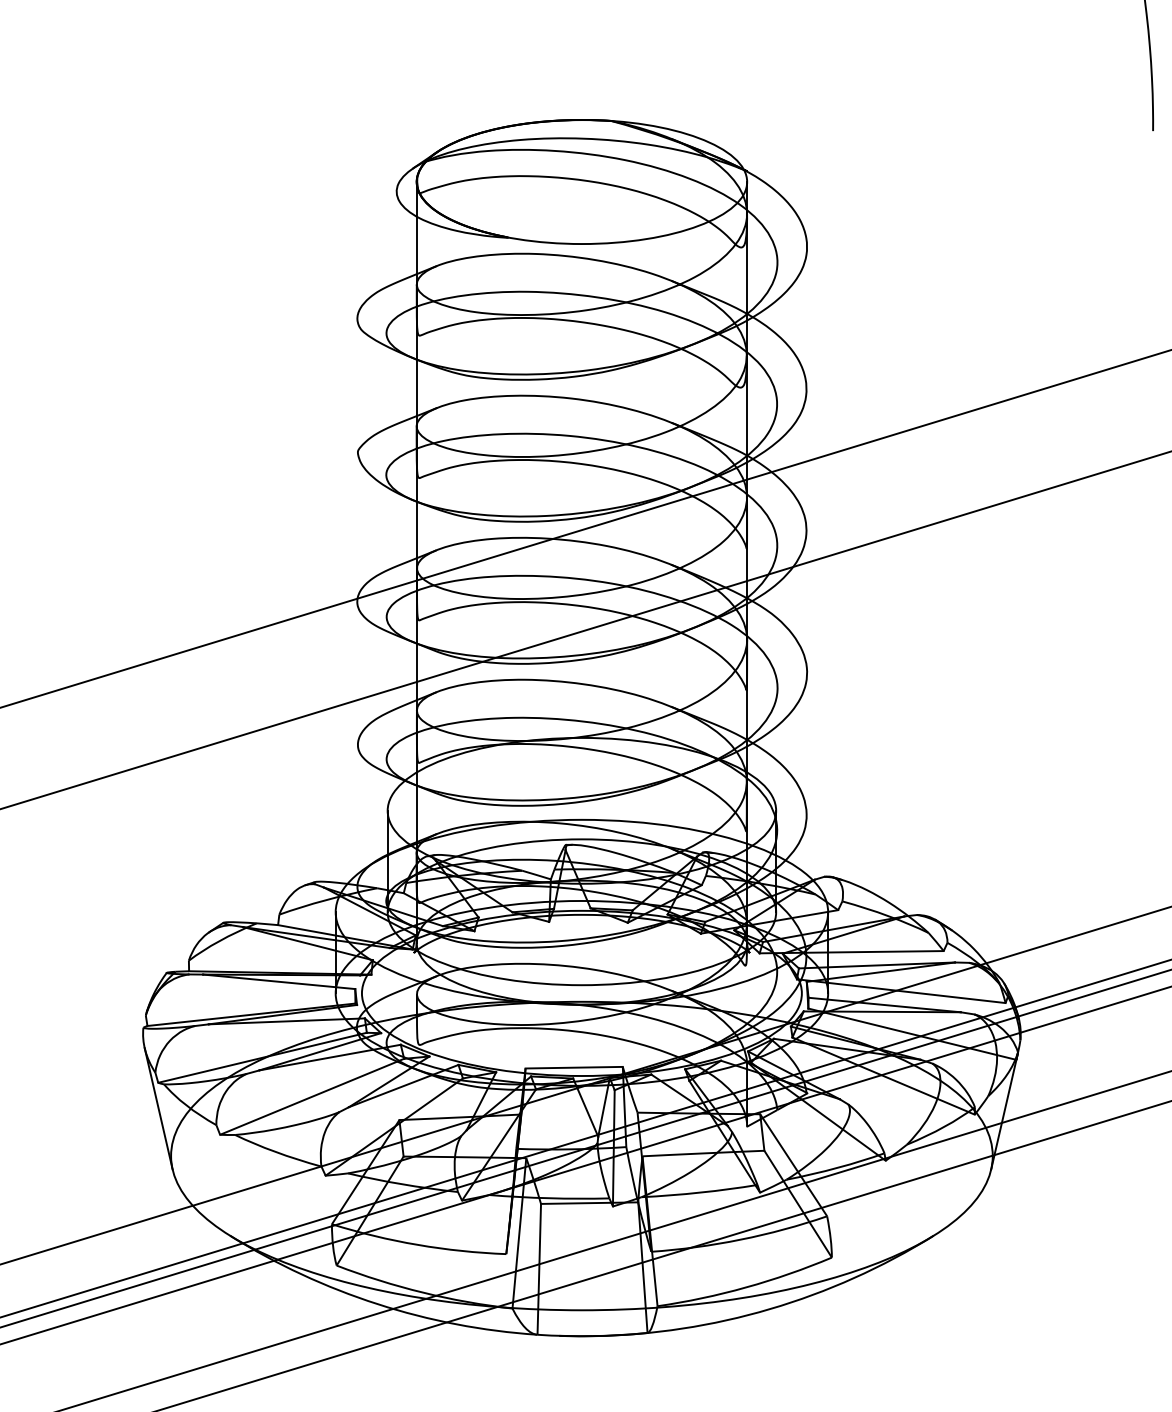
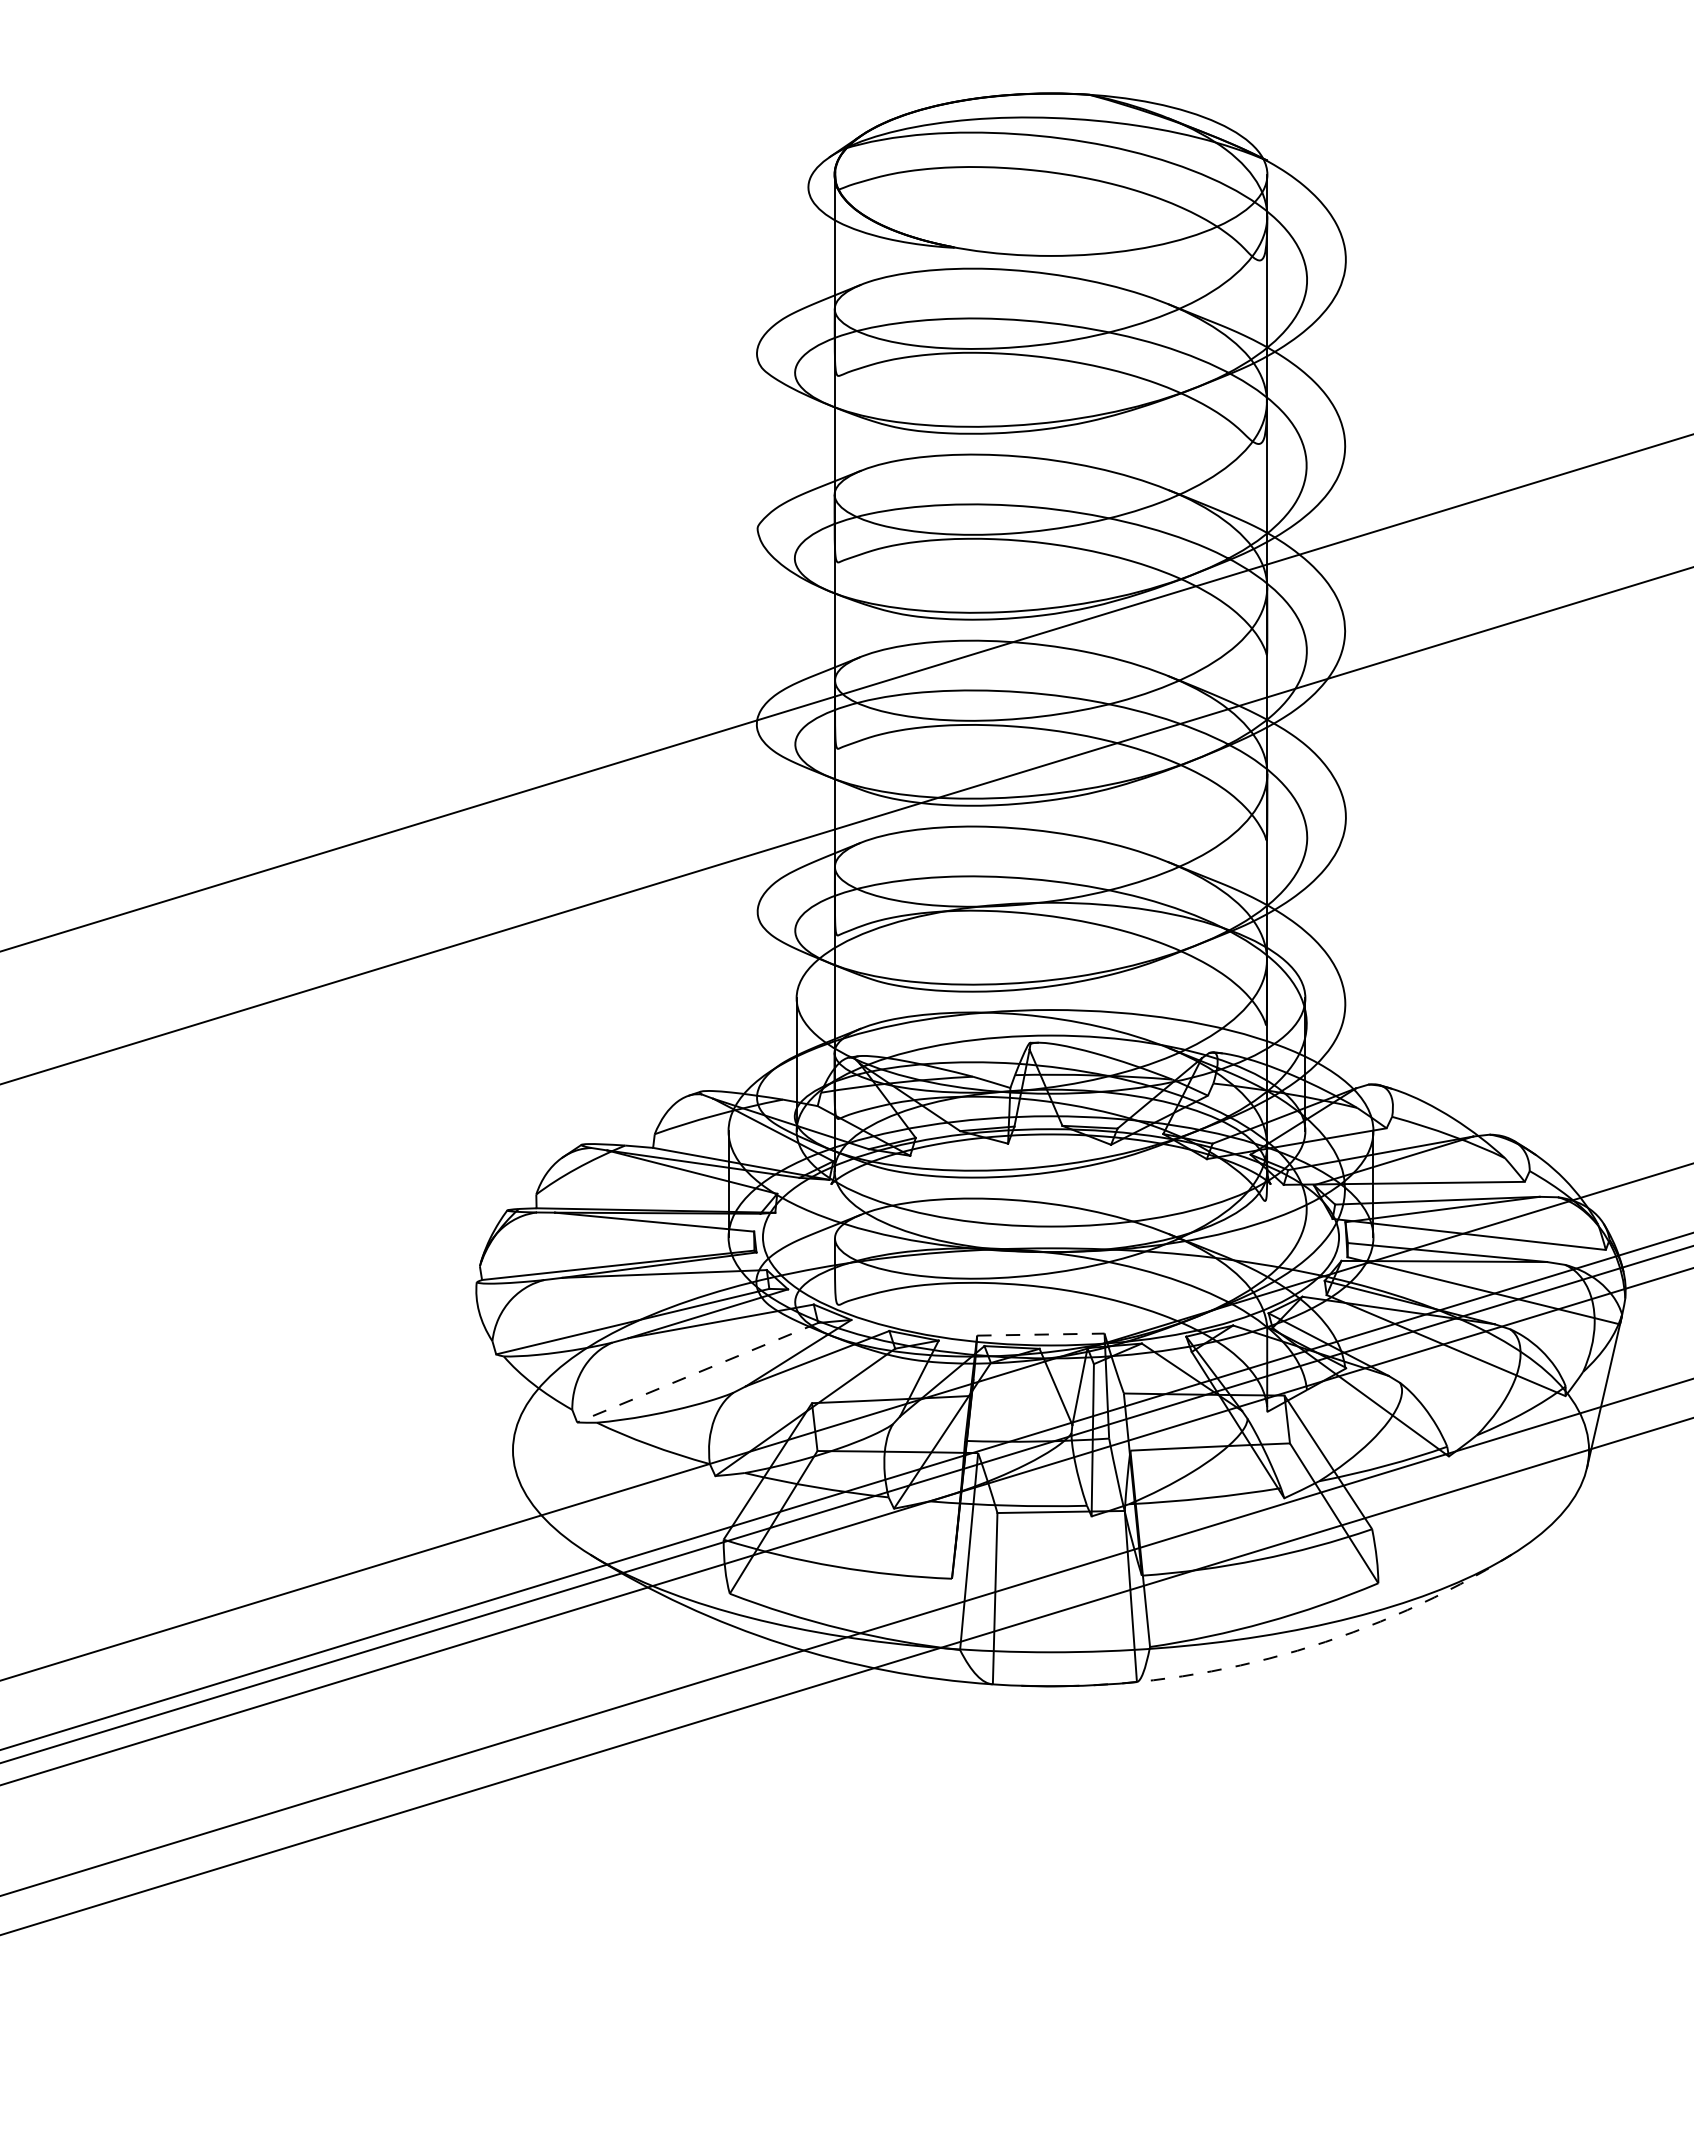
line: (573, 1067) -> (1040, 1334), solid -> dashed
line: (311, 1096) -> (697, 1372), solid -> dashed
line: (158, 1108) -> (496, 1388), removed
arc: (770, 1308) -> (1297, 1650), solid -> dashed

